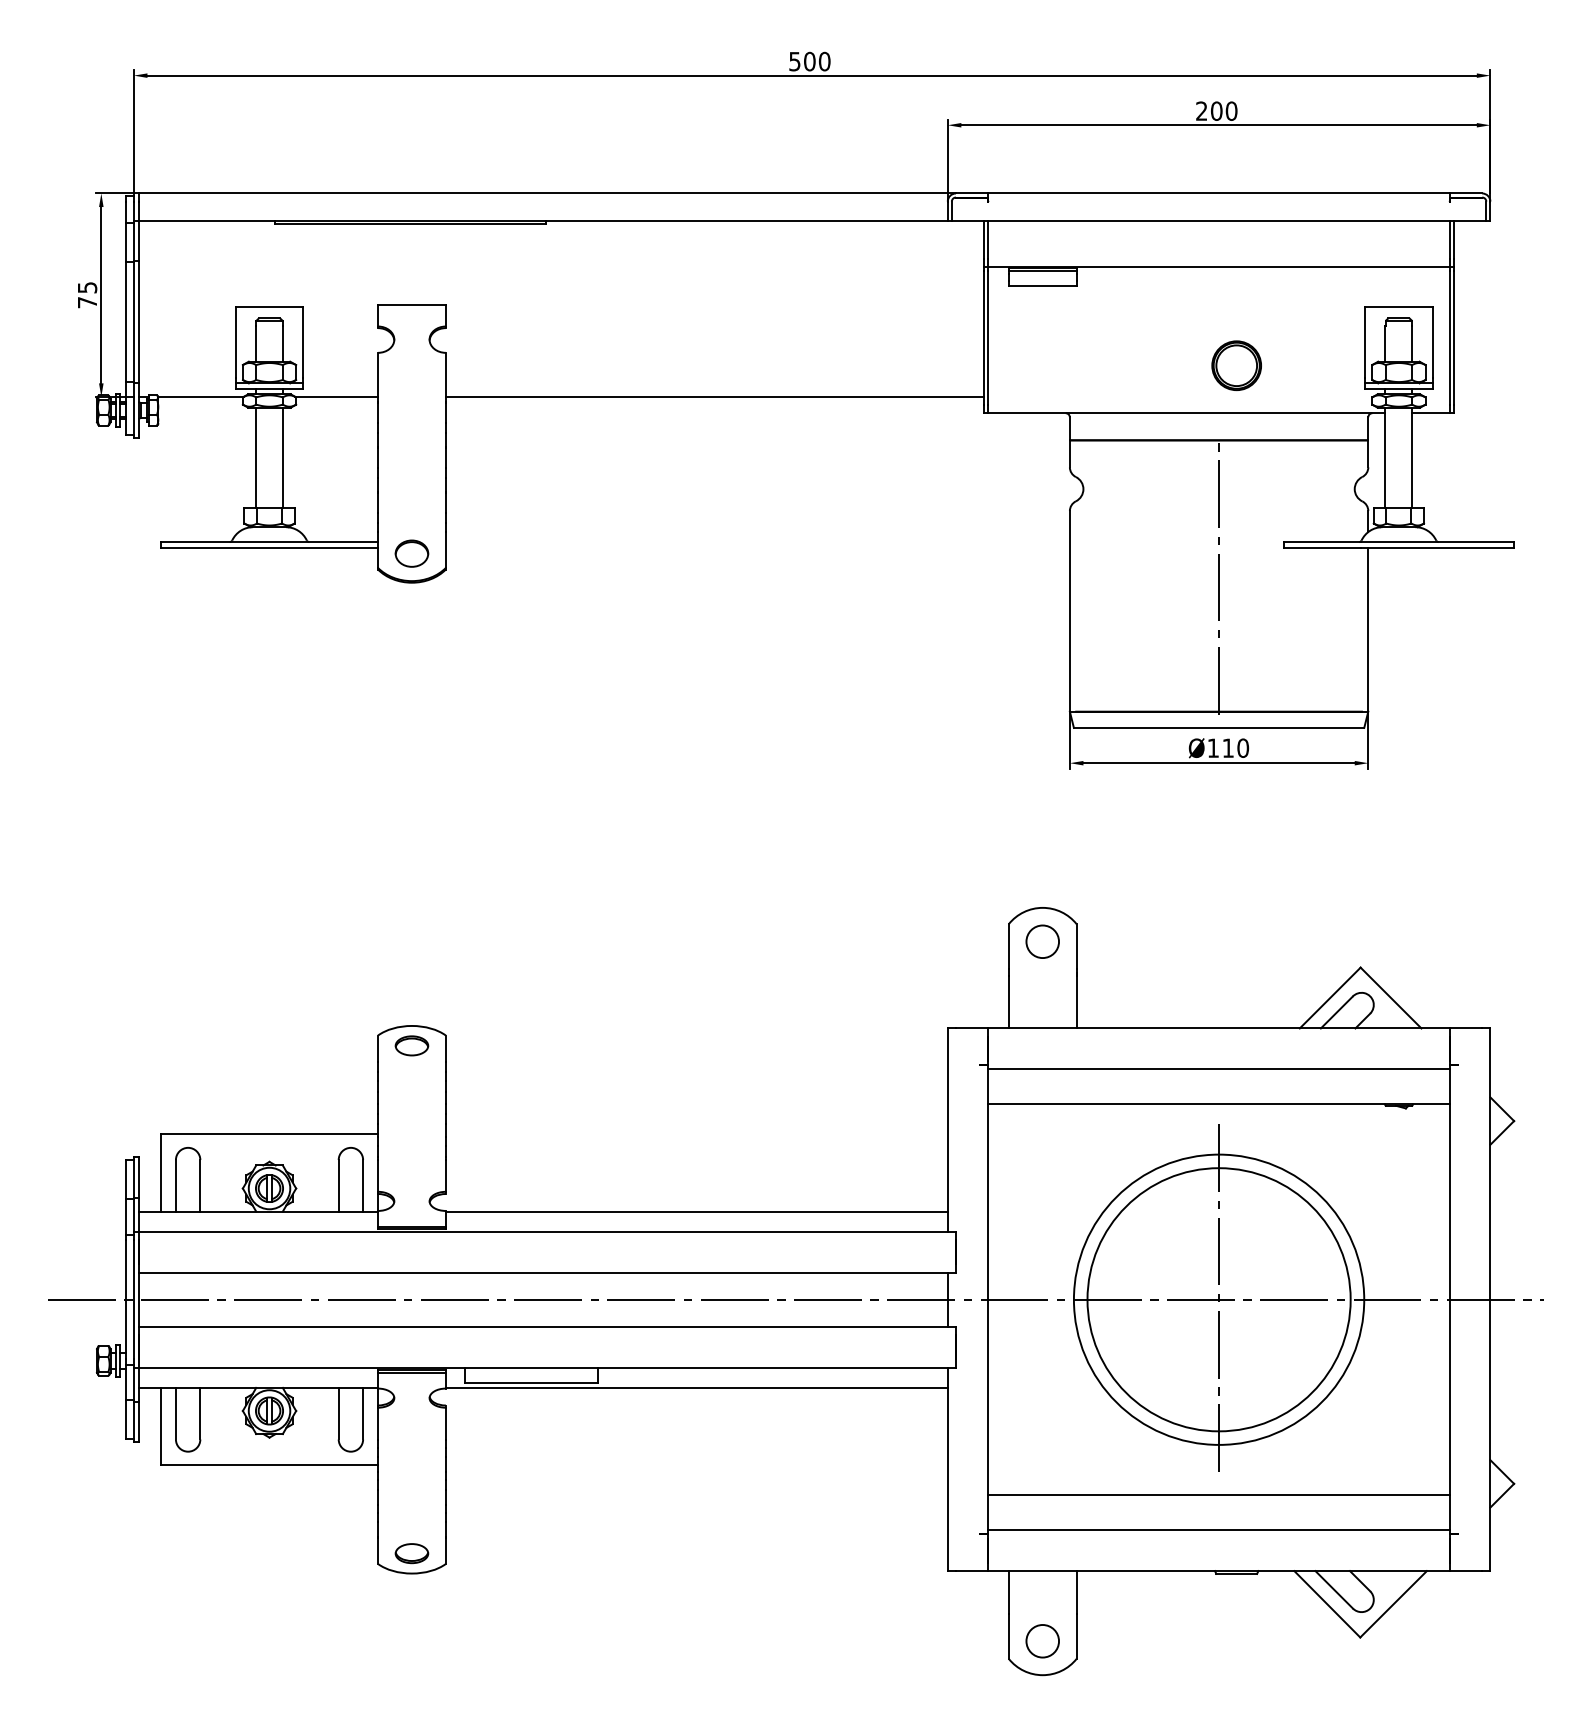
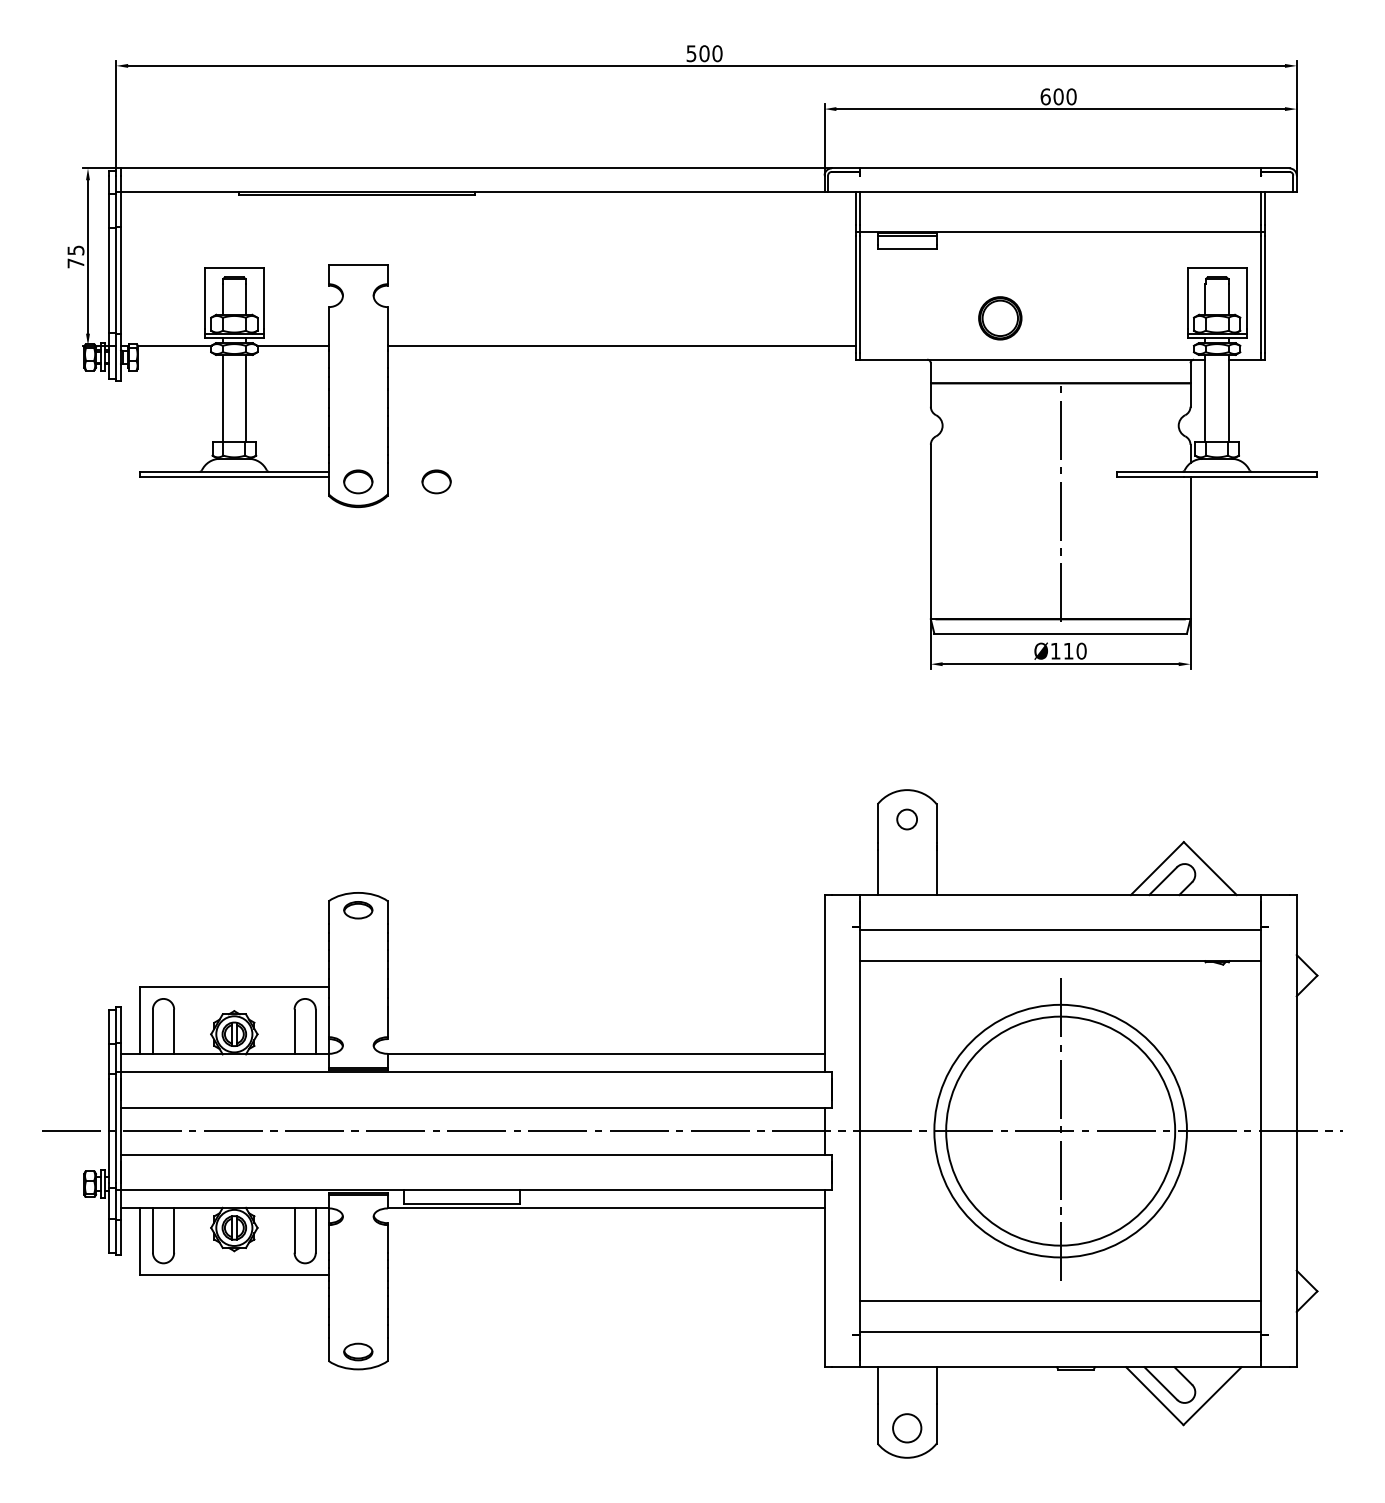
text: (1201, 110) -> (1045, 96), 200 -> 600
part: (1236, 365) -> (1000, 318), moved
part: (501, 553) -> (436, 481), added
circle: (1042, 941) -> (907, 819), size x0.7

